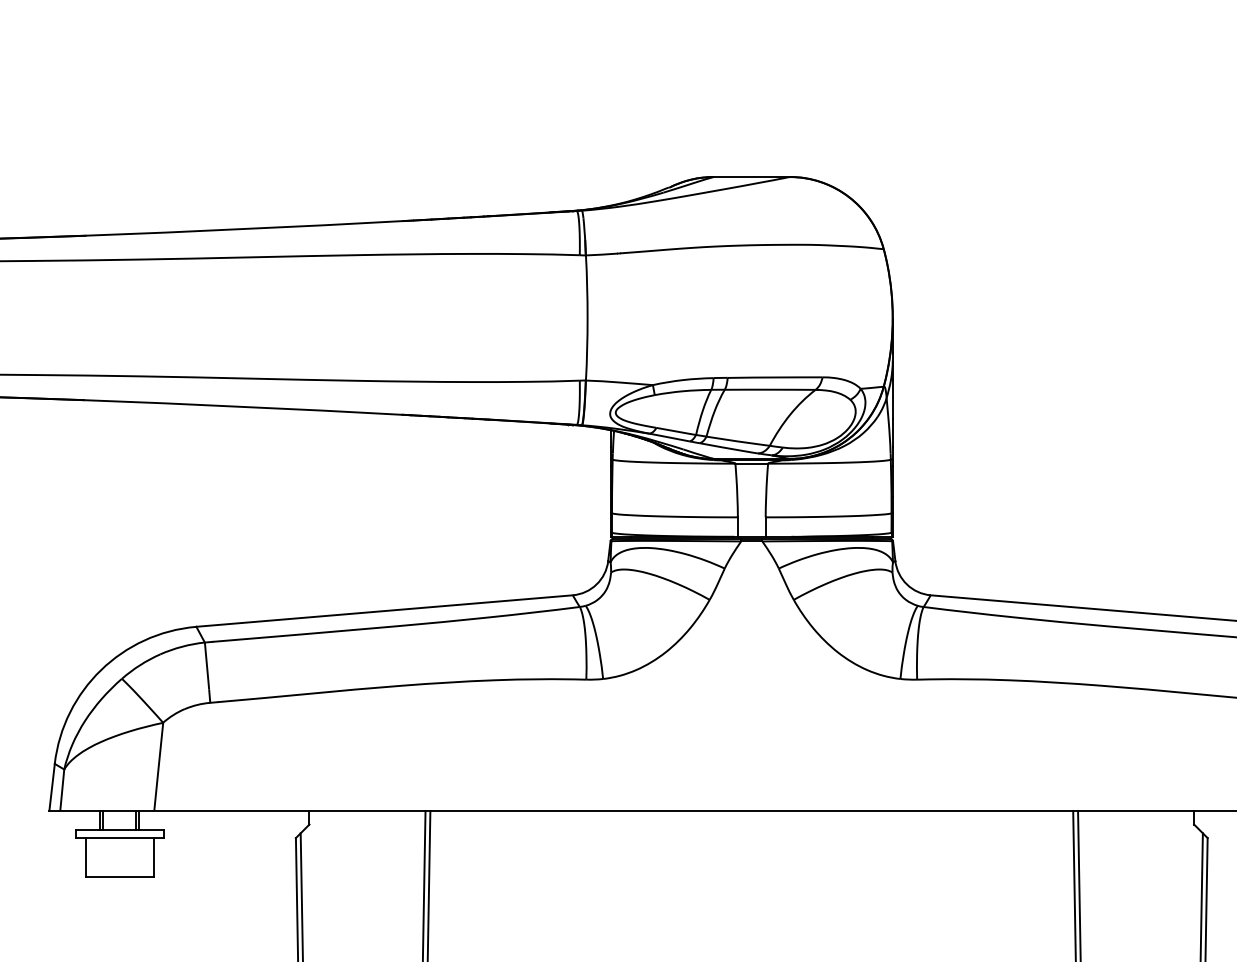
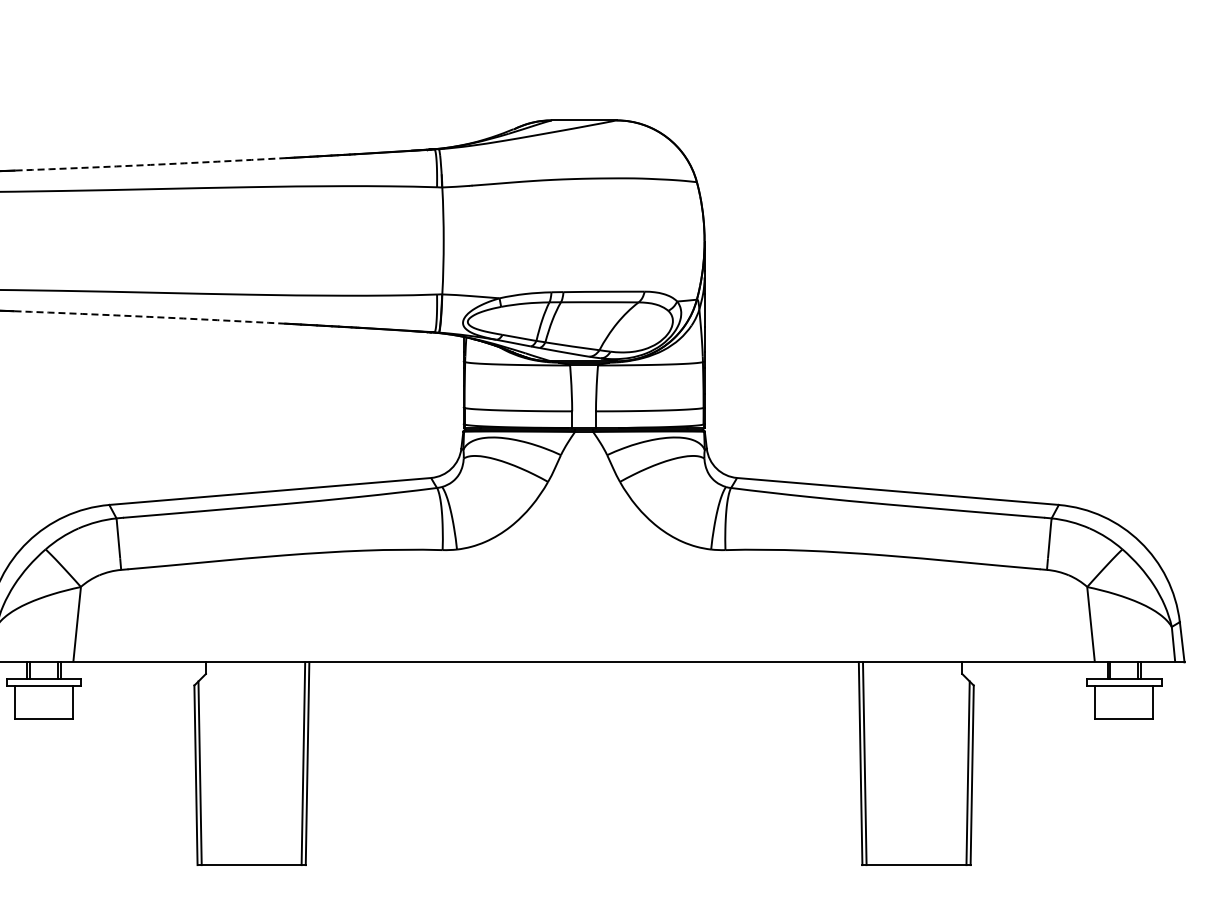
arc: (244, 228) -> (150, 164), solid -> dashed
arc: (243, 406) -> (149, 316), solid -> dashed

